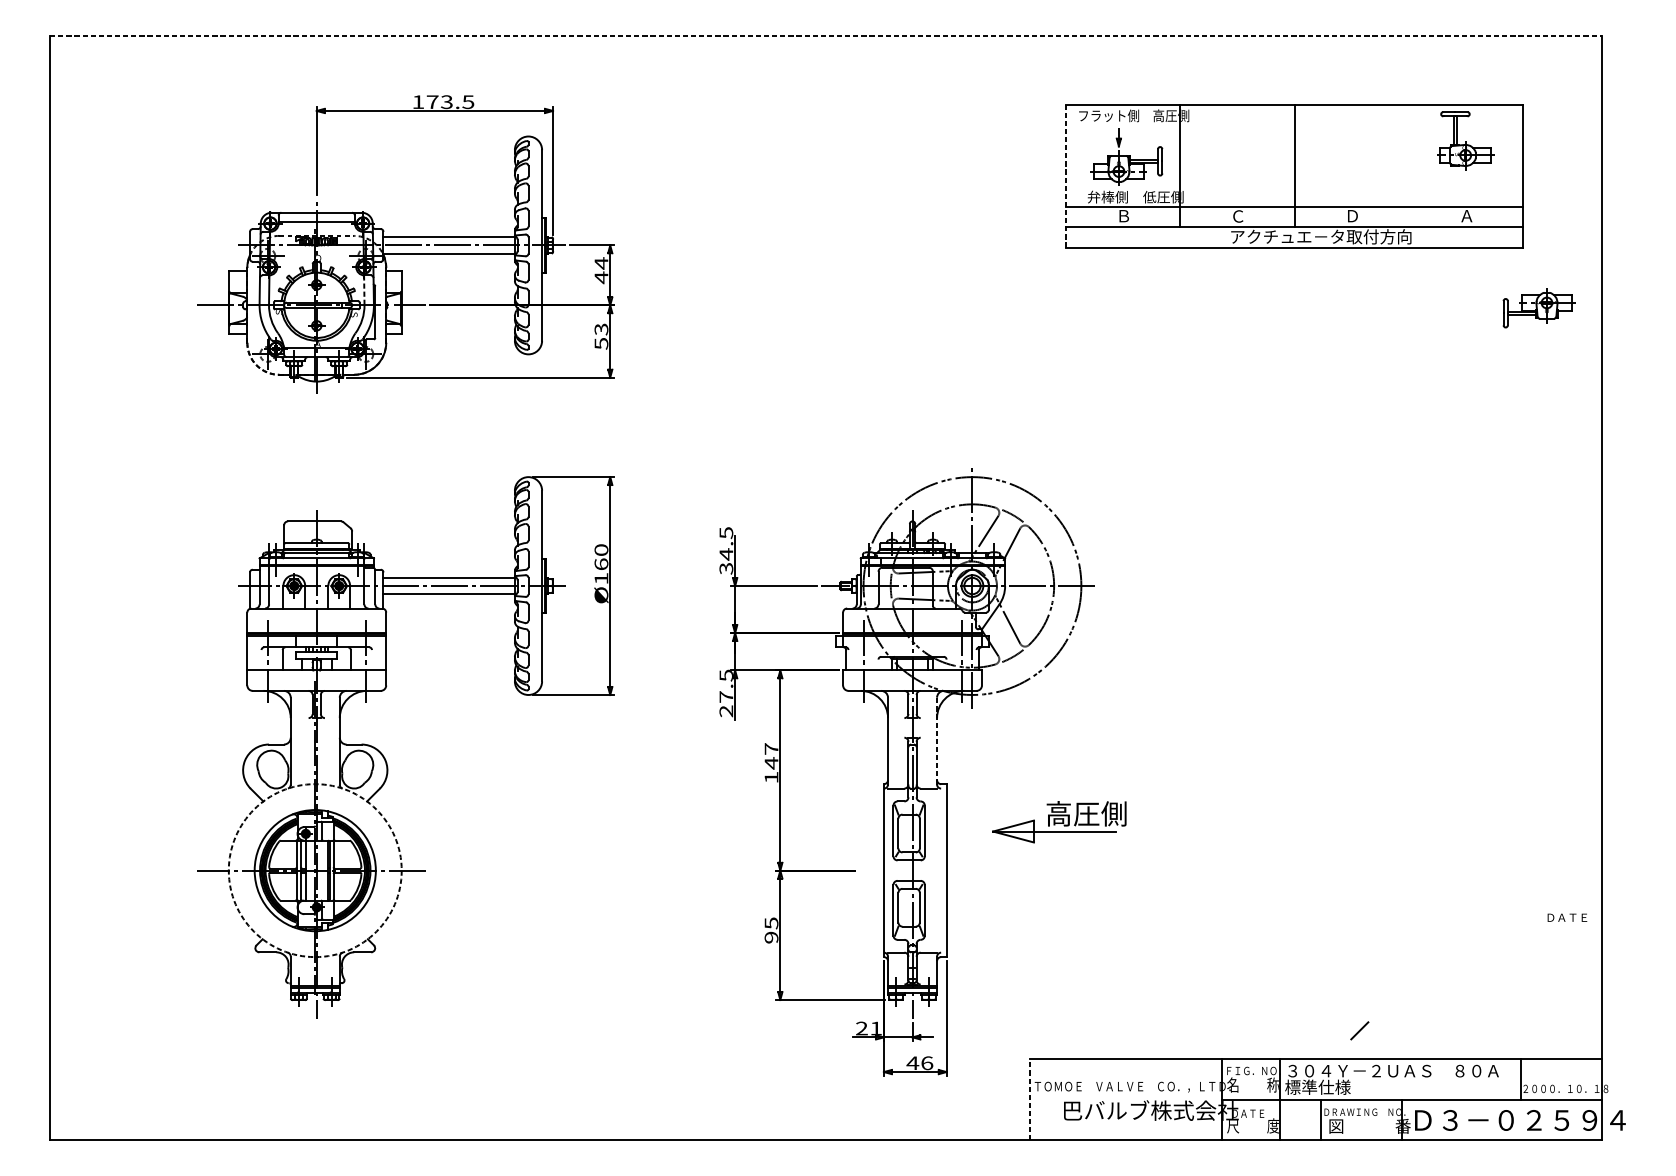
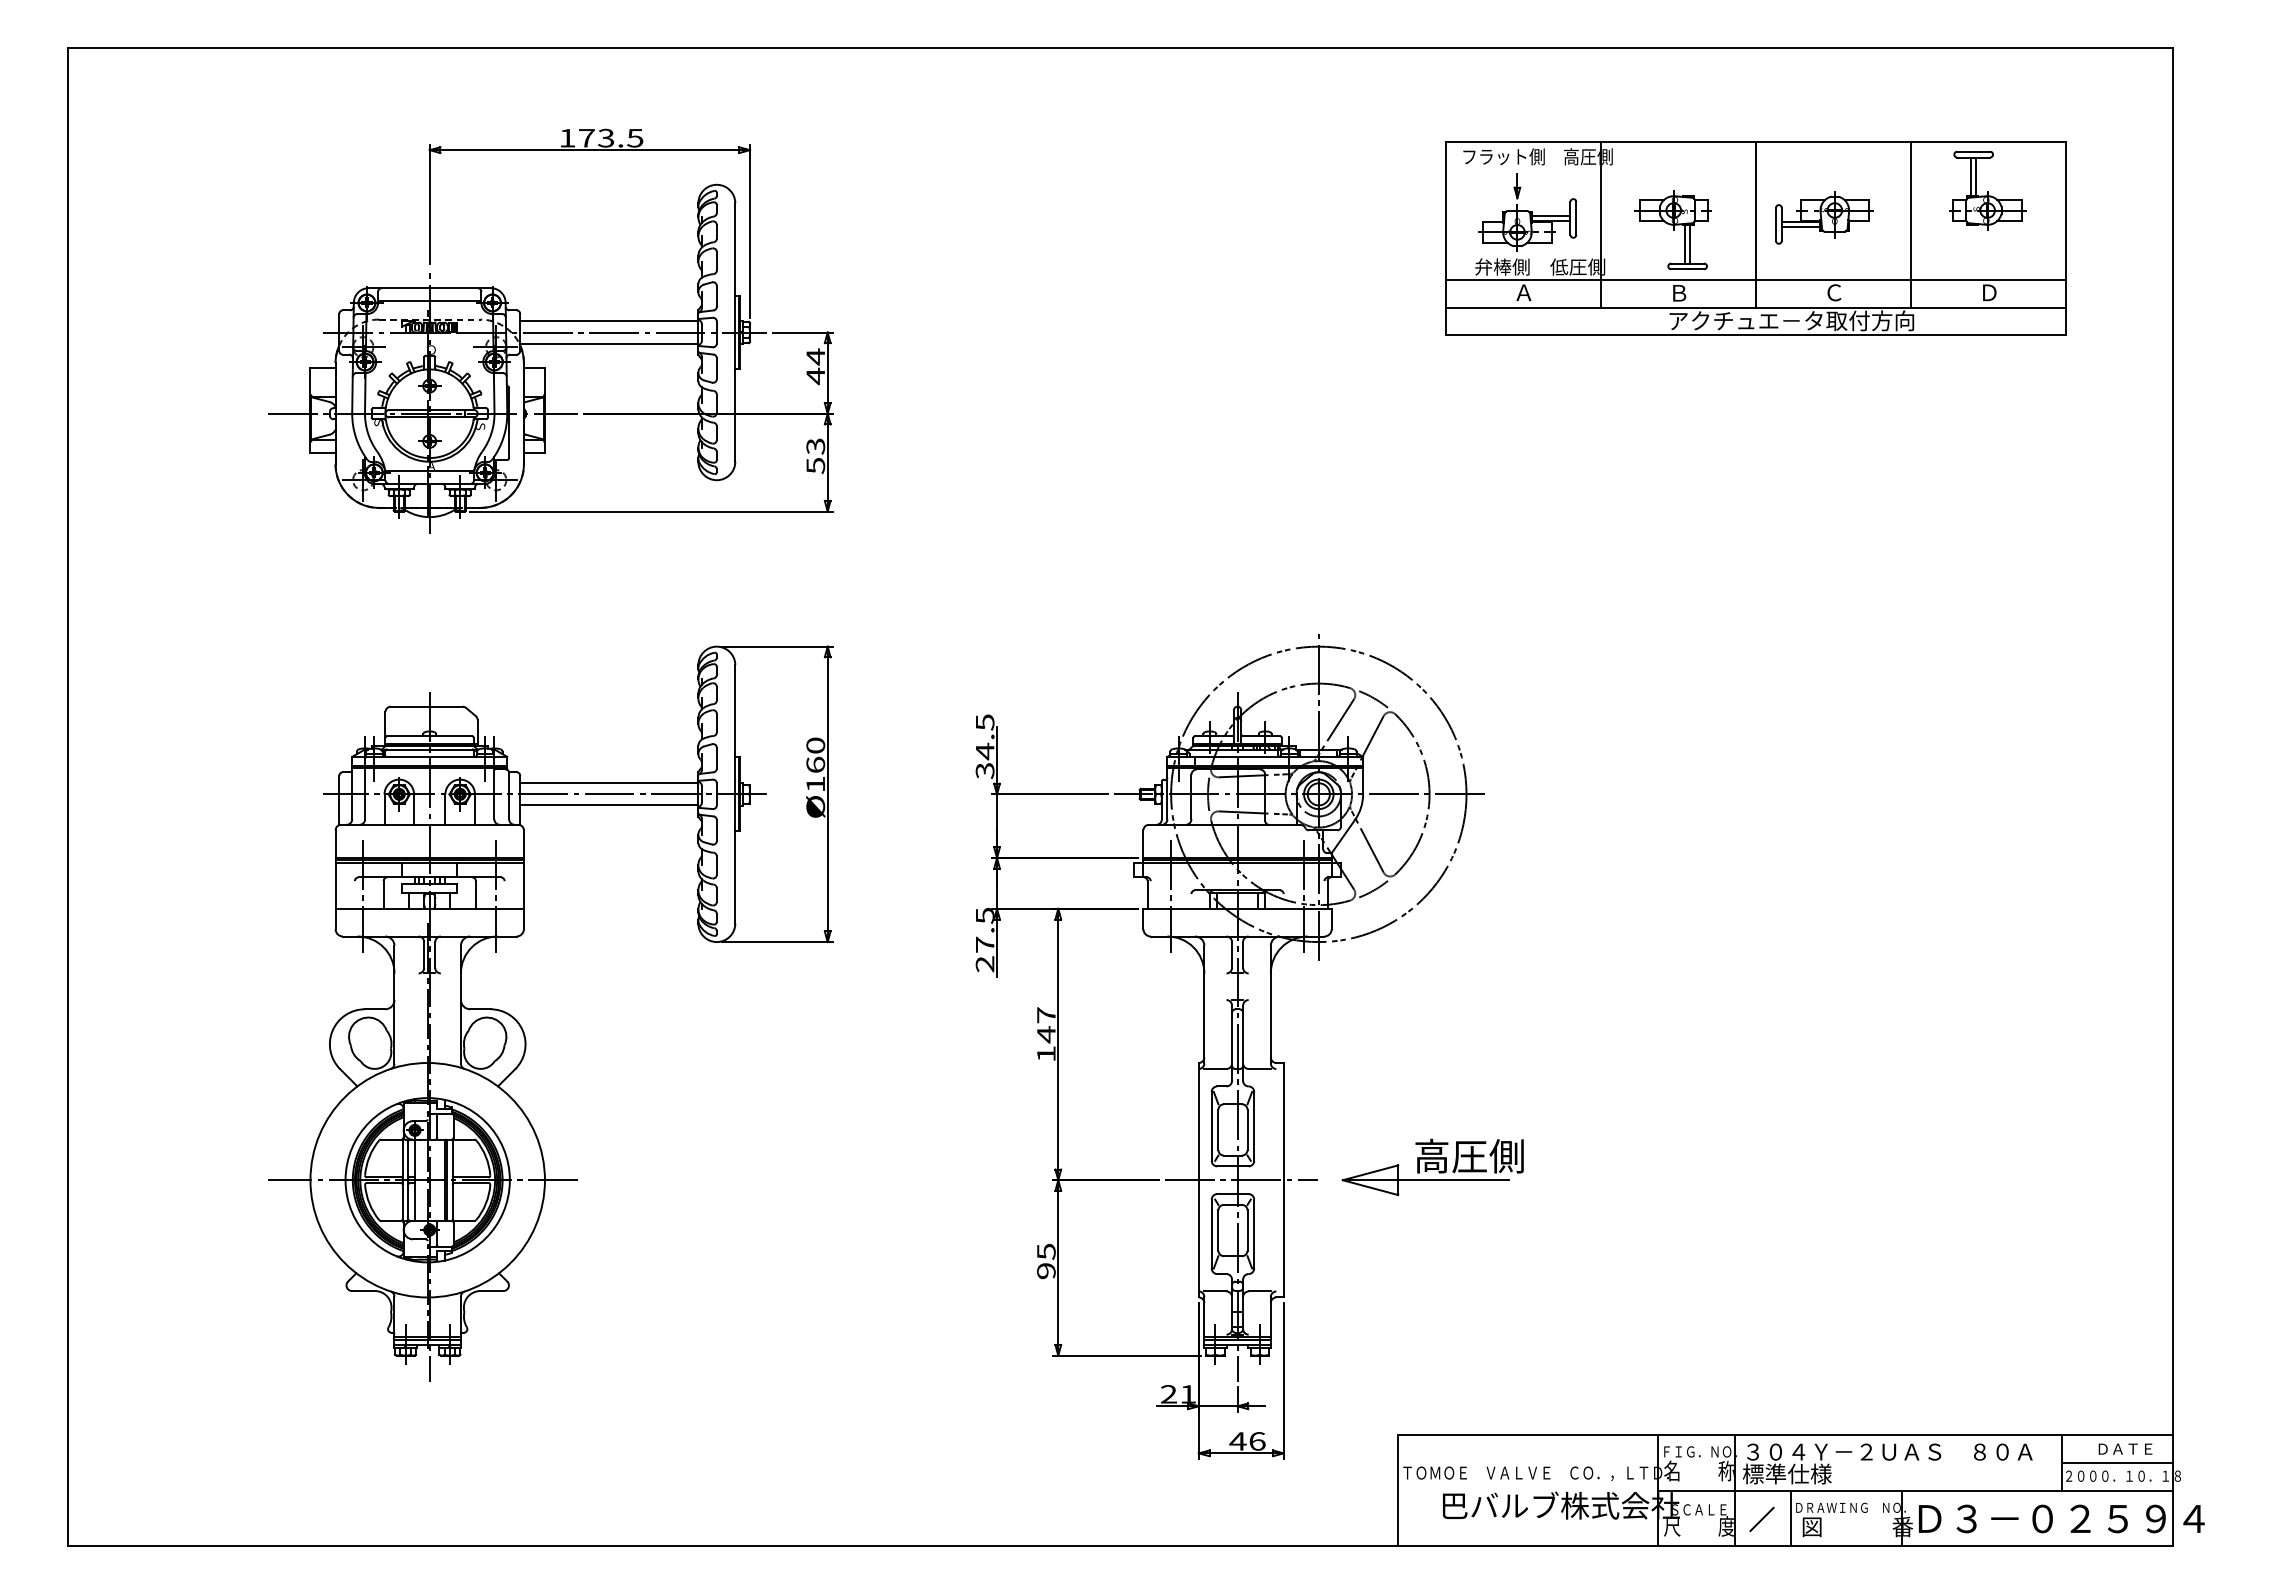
line: (826, 35) -> (1121, 47), dashed -> solid
line: (1408, 165) -> (1910, 224), added
part: (1233, 170) -> (1672, 230), added
line: (1065, 176) -> (1445, 238), dashed -> solid
text: (1123, 215) -> (1523, 292), Ｂ -> Ａ
text: (1238, 215) -> (1679, 292), Ｃ -> Ｂ
text: (1352, 215) -> (1834, 292), Ｄ -> Ｃ
text: (1466, 215) -> (1988, 292), Ａ -> Ｄ
line: (364, 289) -> (494, 392), dashed -> solid
part: (1539, 308) -> (1824, 217), moved
arc: (256, 365) -> (348, 495), dashed -> solid
line: (936, 741) -> (1270, 1004), dashed -> solid
part: (1059, 822) -> (1432, 1167), moved
circle: (315, 870) -> (427, 1180), dashed -> solid
line: (914, 870) -> (1240, 1180), added
text: (1567, 917) -> (2125, 1448), moved
line: (1359, 1030) -> (1761, 1519), moved
line: (1561, 1079) -> (2117, 1463), added
line: (1030, 1099) -> (1397, 1490), dashed -> solid
text: (1253, 1113) -> (1699, 1509), ＤＡＴＥ -> ＳＣＡＬＥ

